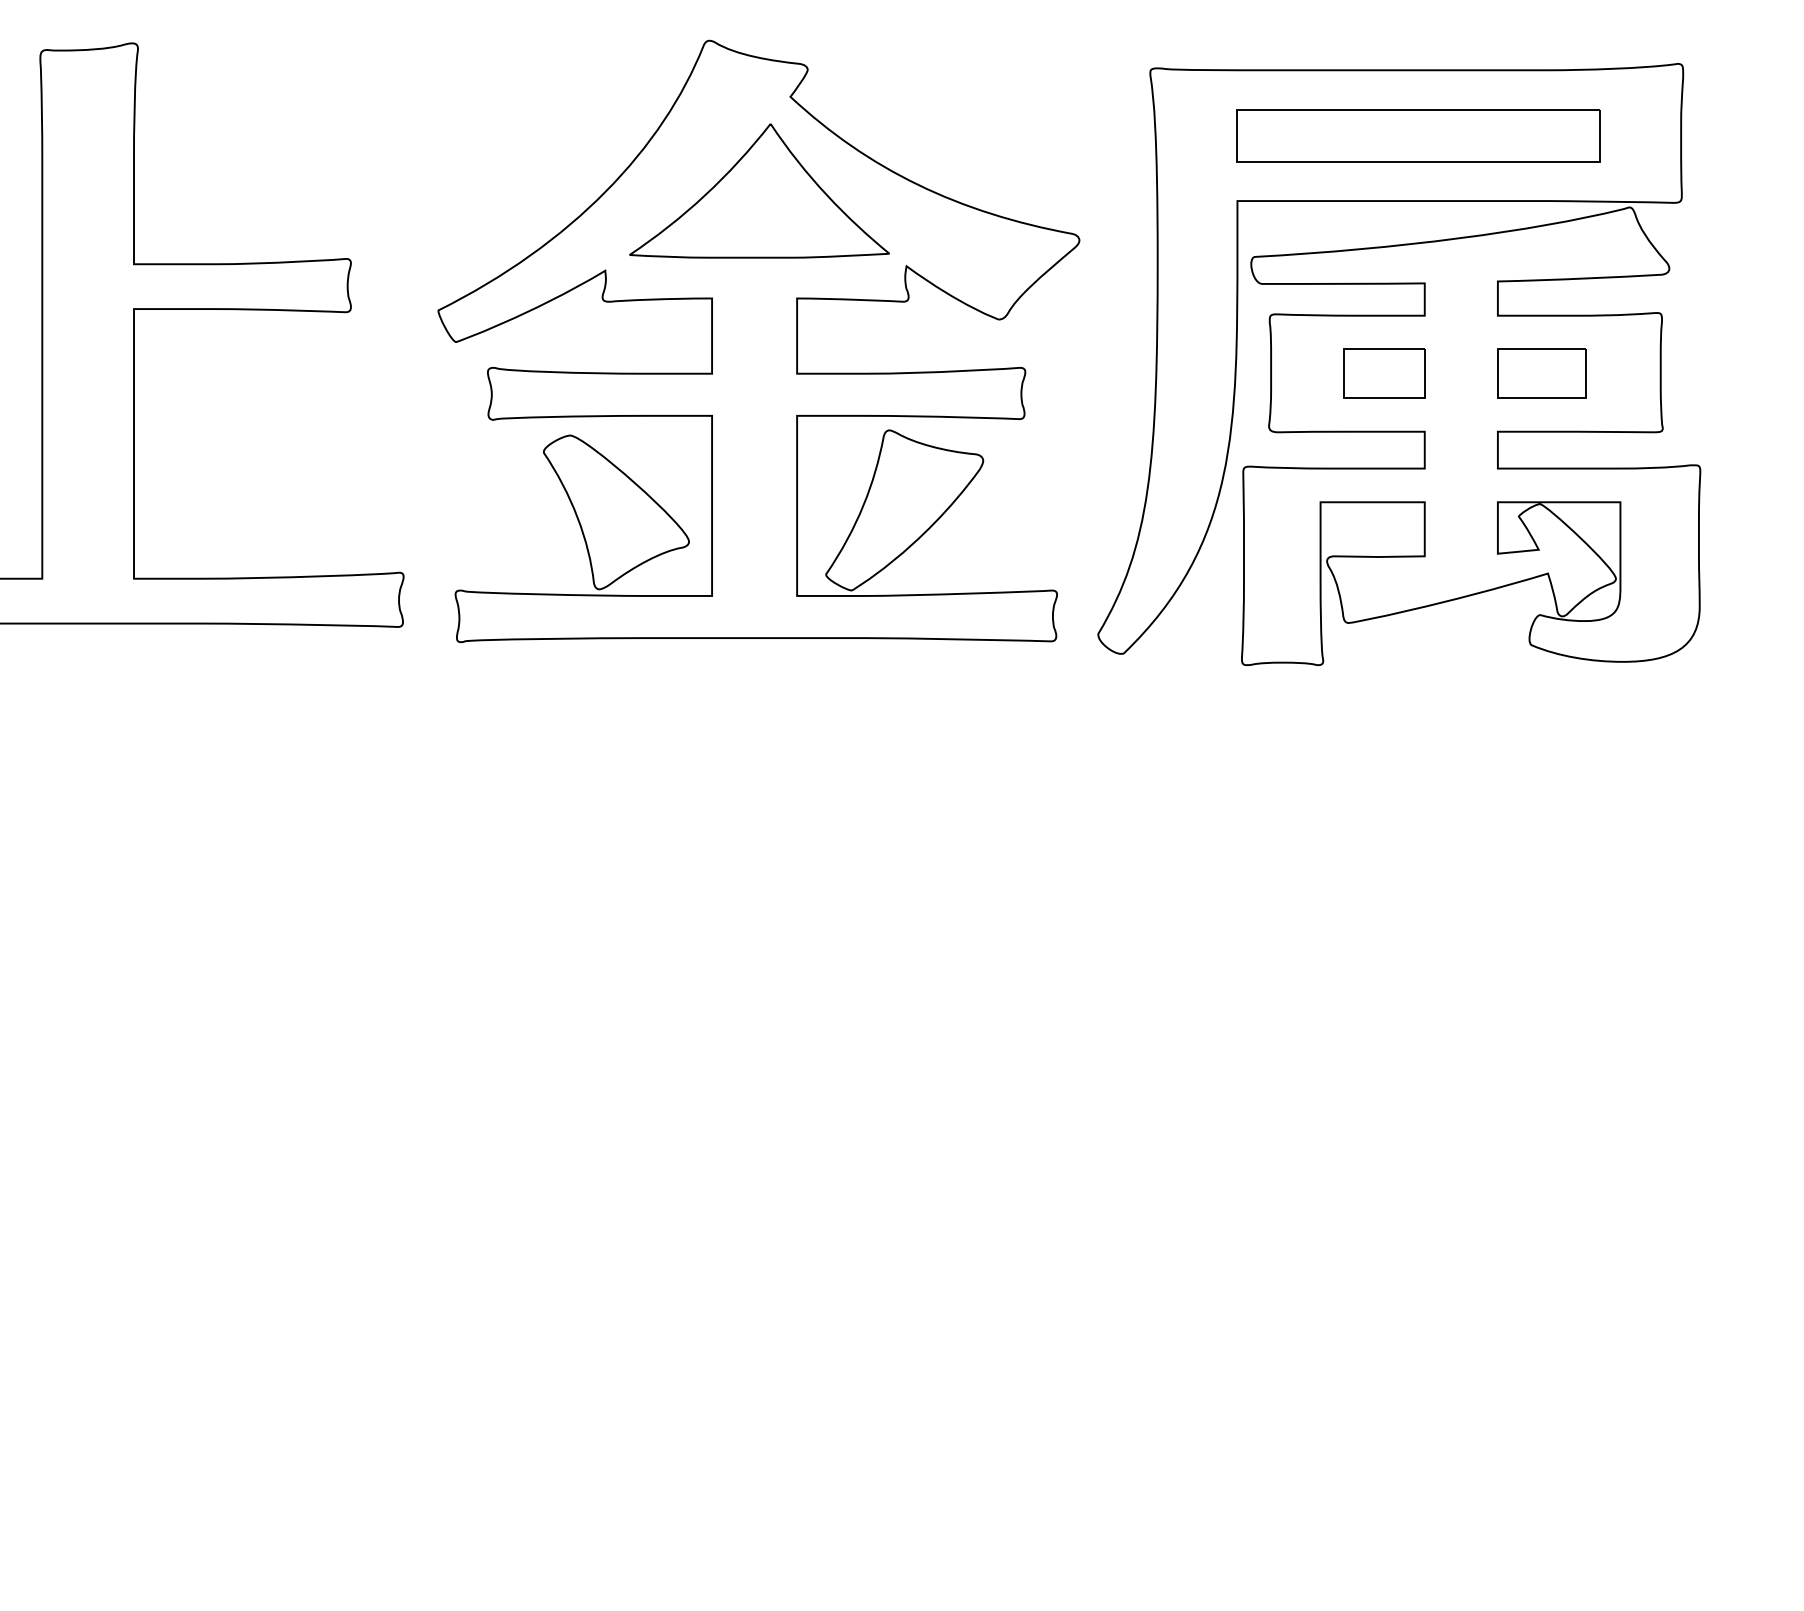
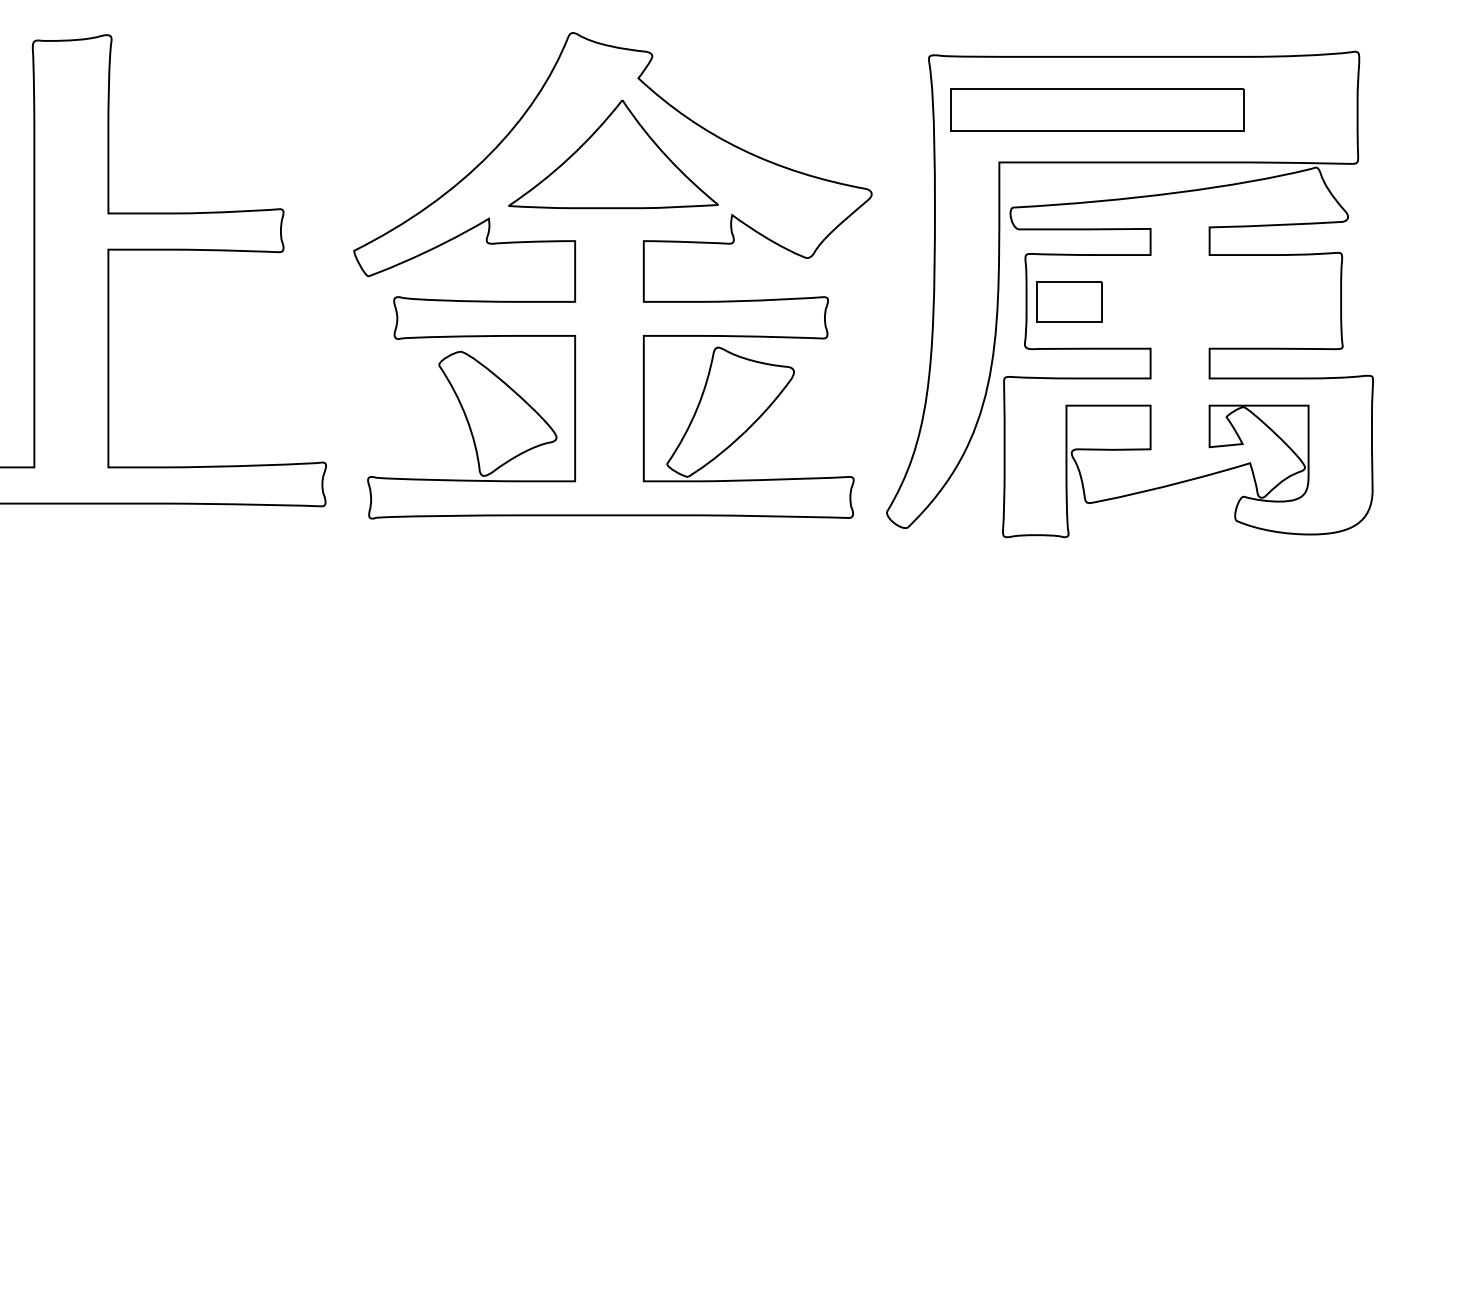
part: (1418, 135) -> (1097, 109), moved
part: (1385, 373) -> (1069, 301), moved
part: (1542, 373) -> (1245, 301), removed

